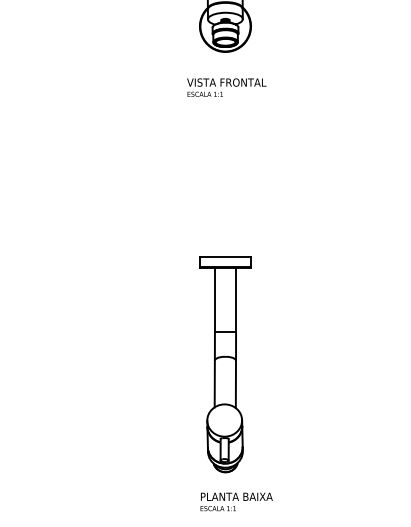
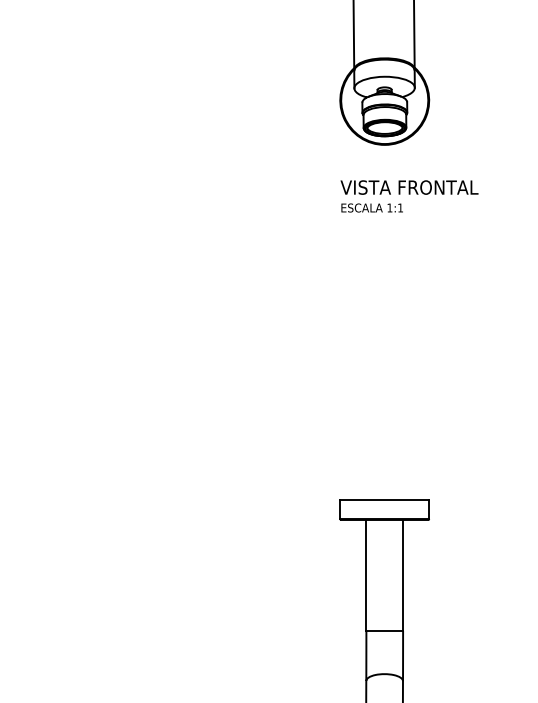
text: (226, 87) -> (409, 196), moved

